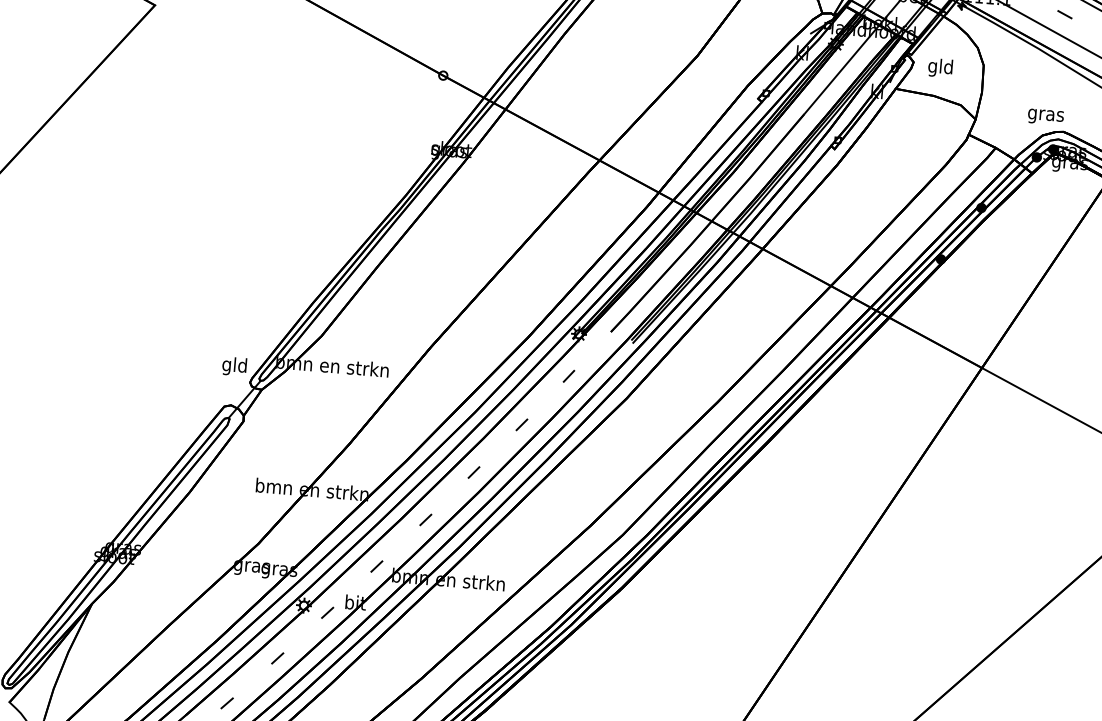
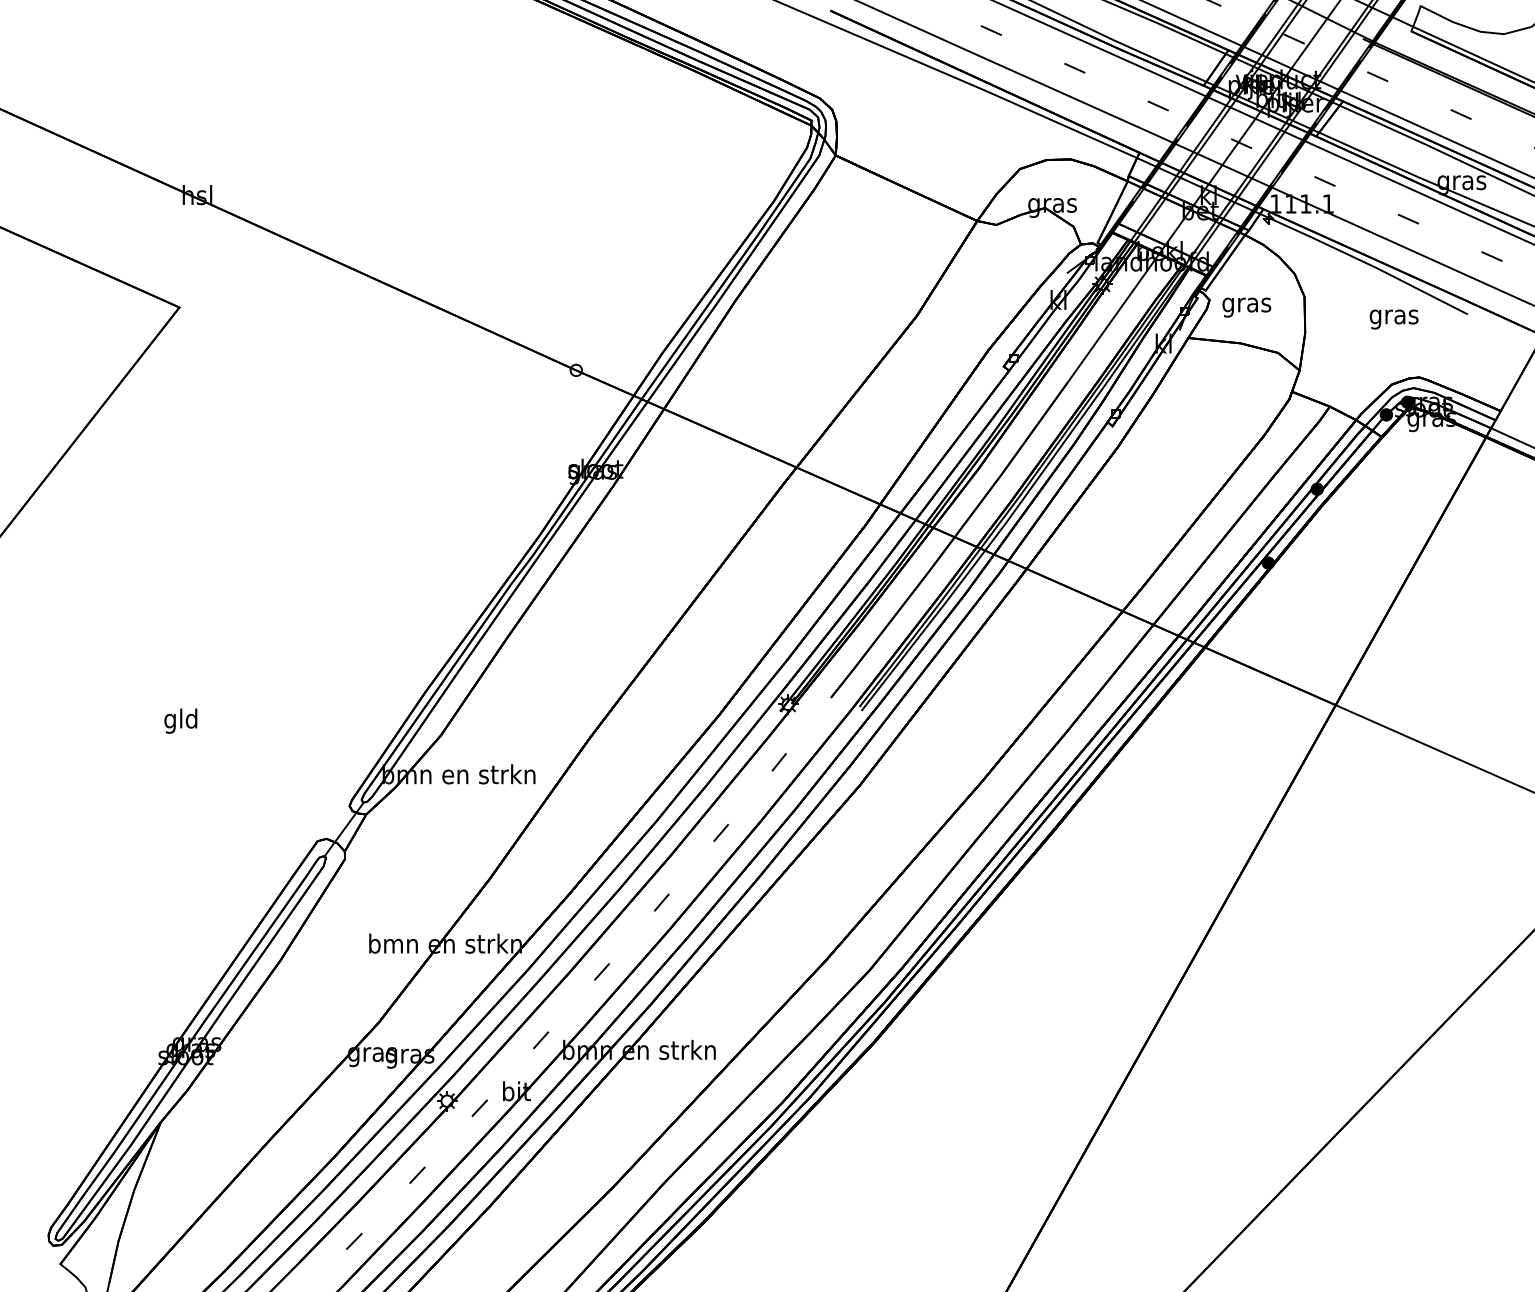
text: (940, 67) -> (1246, 304), gld -> gras
text: (1045, 117) -> (1393, 319), moved
text: (234, 366) -> (180, 720), moved

